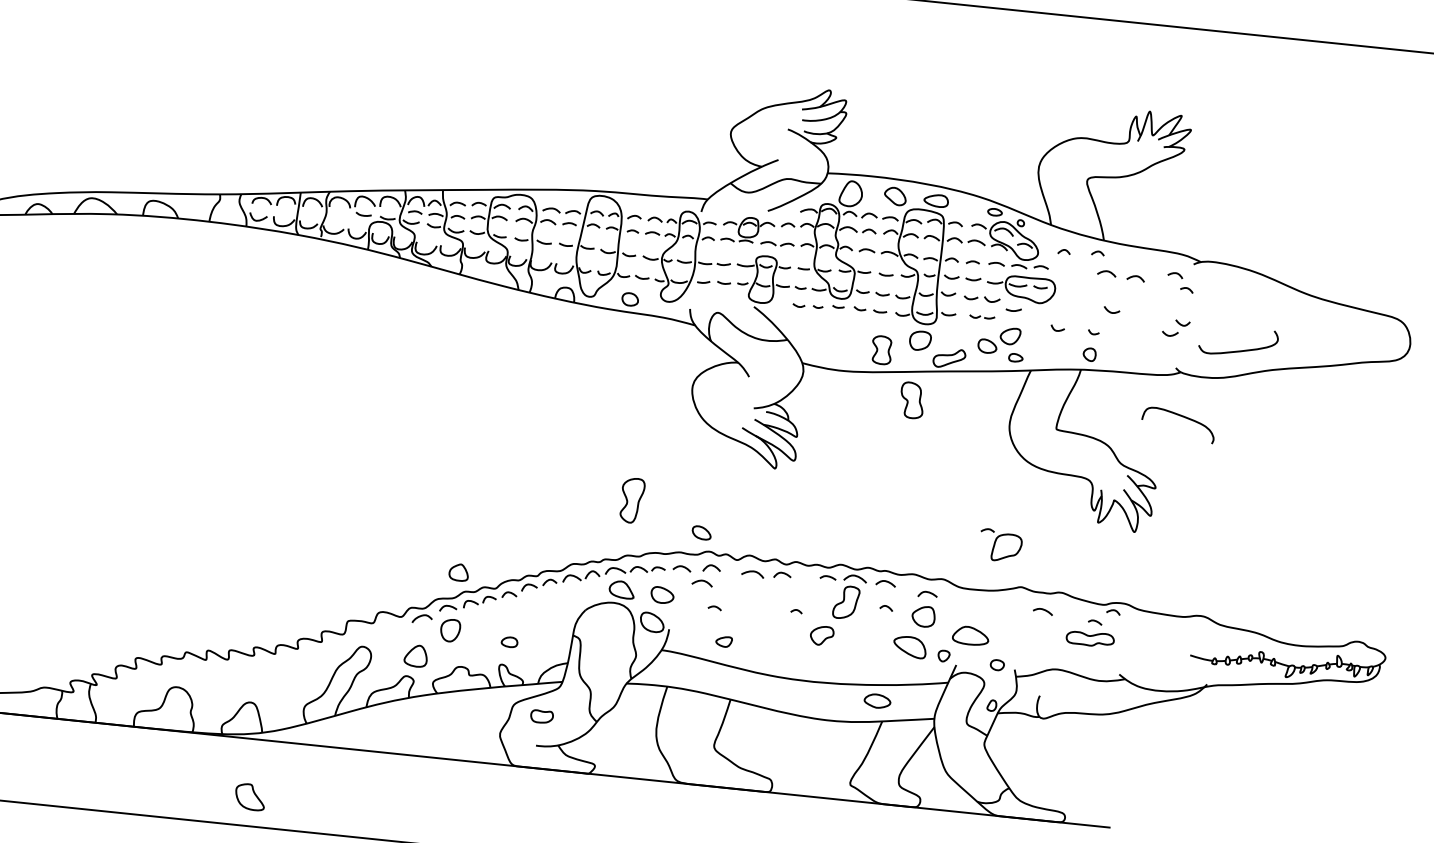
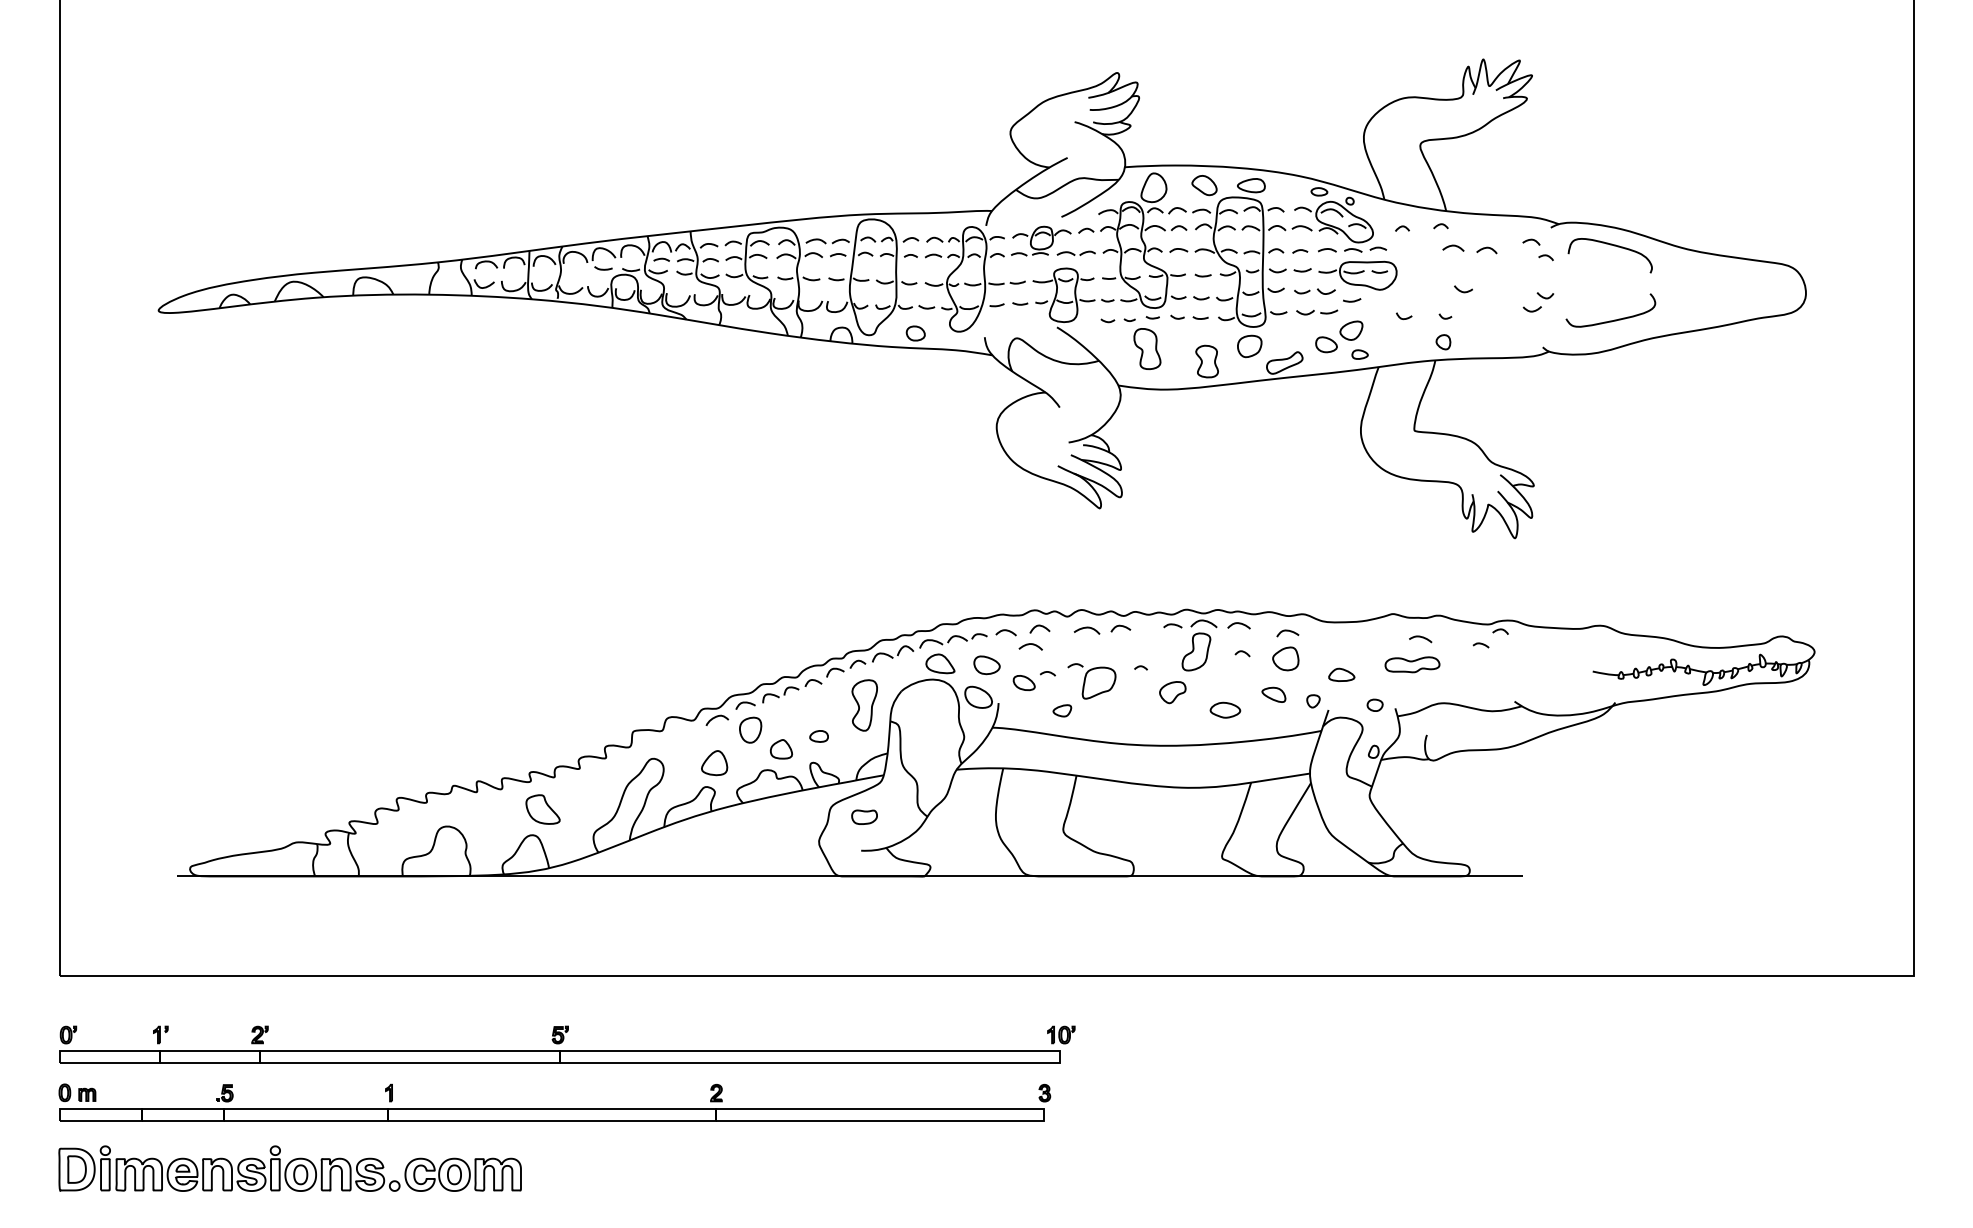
part: (982, 317) -> (1317, 312), size x1.43
part: (912, 400) -> (1147, 348), moved
curve: (1179, 416) -> (1610, 245), moved
part: (632, 500) -> (864, 705), moved
part: (701, 533) -> (1023, 683), moved
part: (1000, 545) -> (1091, 681), moved
part: (458, 572) -> (780, 749), moved
part: (970, 635) -> (1341, 674), size x0.62
part: (1090, 638) -> (1412, 664), moved
part: (909, 646) -> (1273, 694), size x0.62
part: (877, 700) -> (1225, 709), moved
part: (249, 796) -> (542, 809), moved

